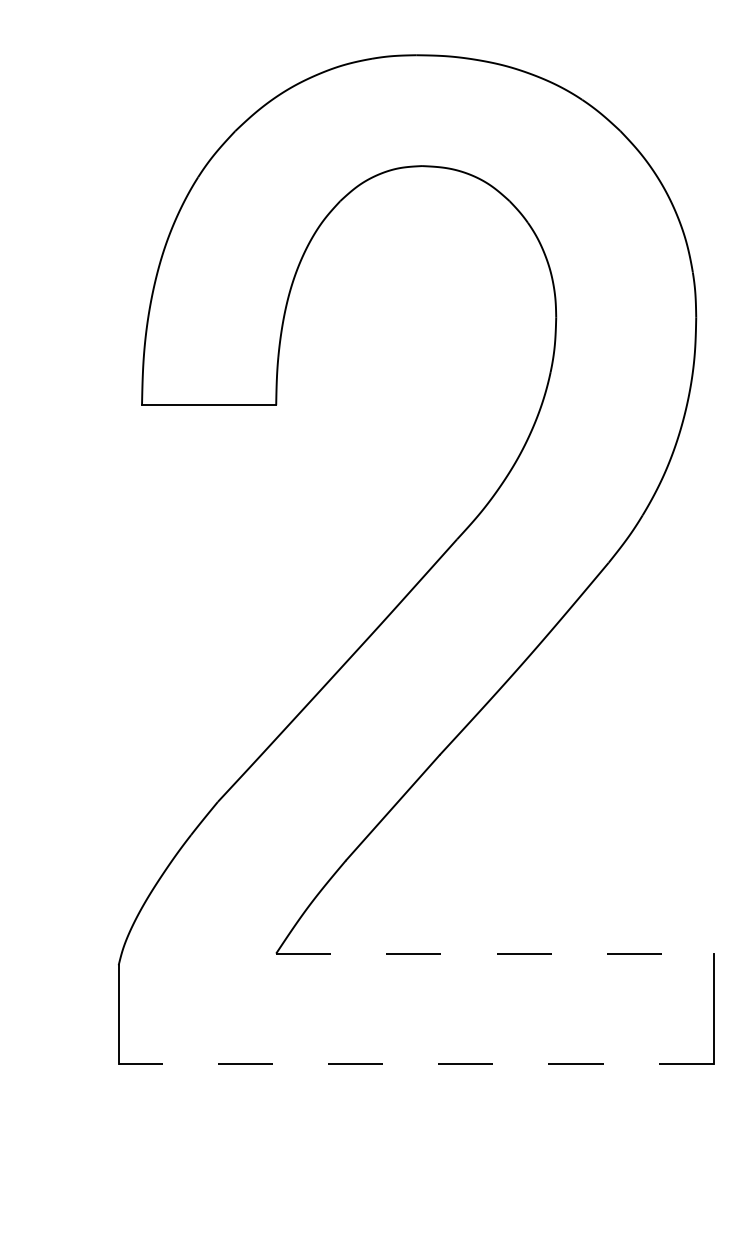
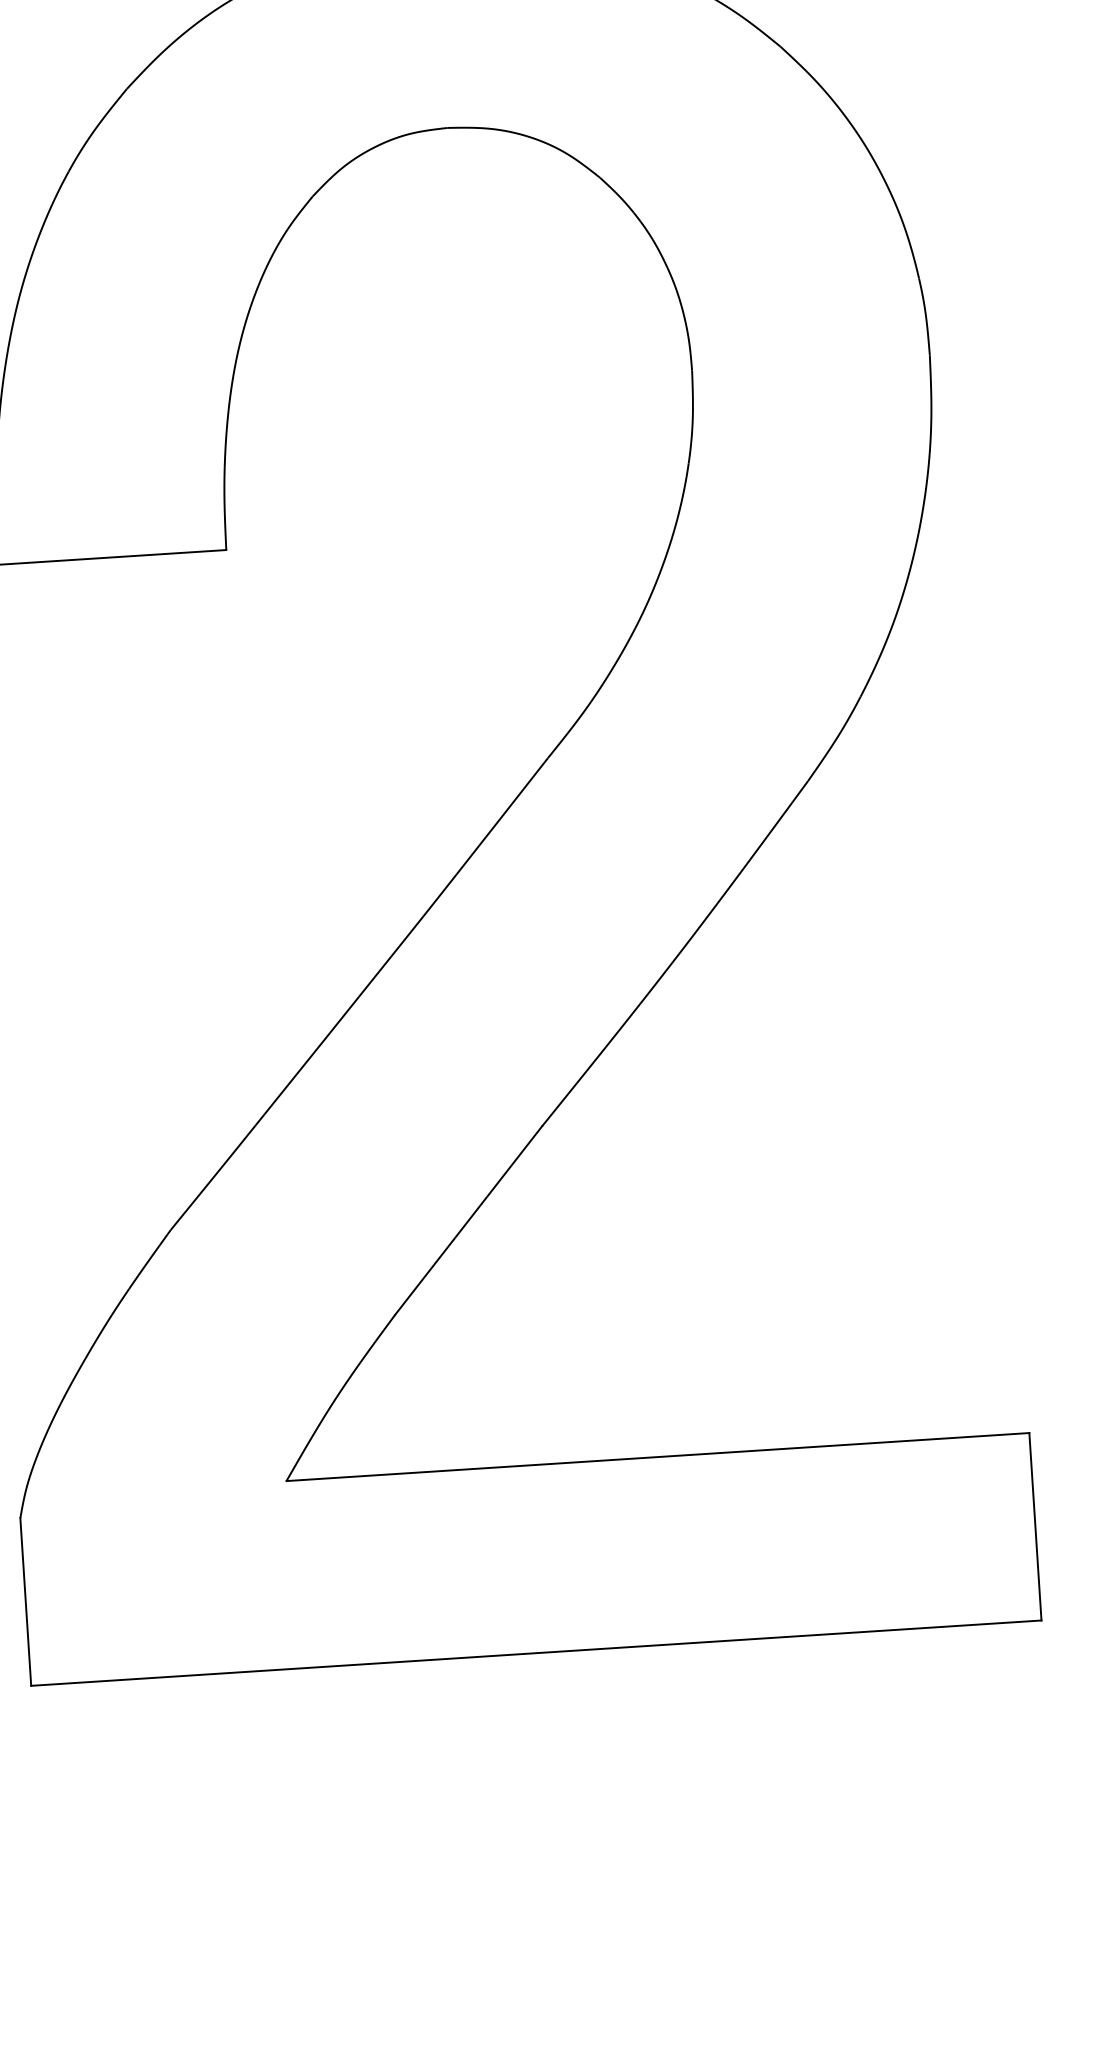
line: (494, 953) -> (657, 1456), dashed -> solid
line: (416, 1064) -> (536, 1653), dashed -> solid

